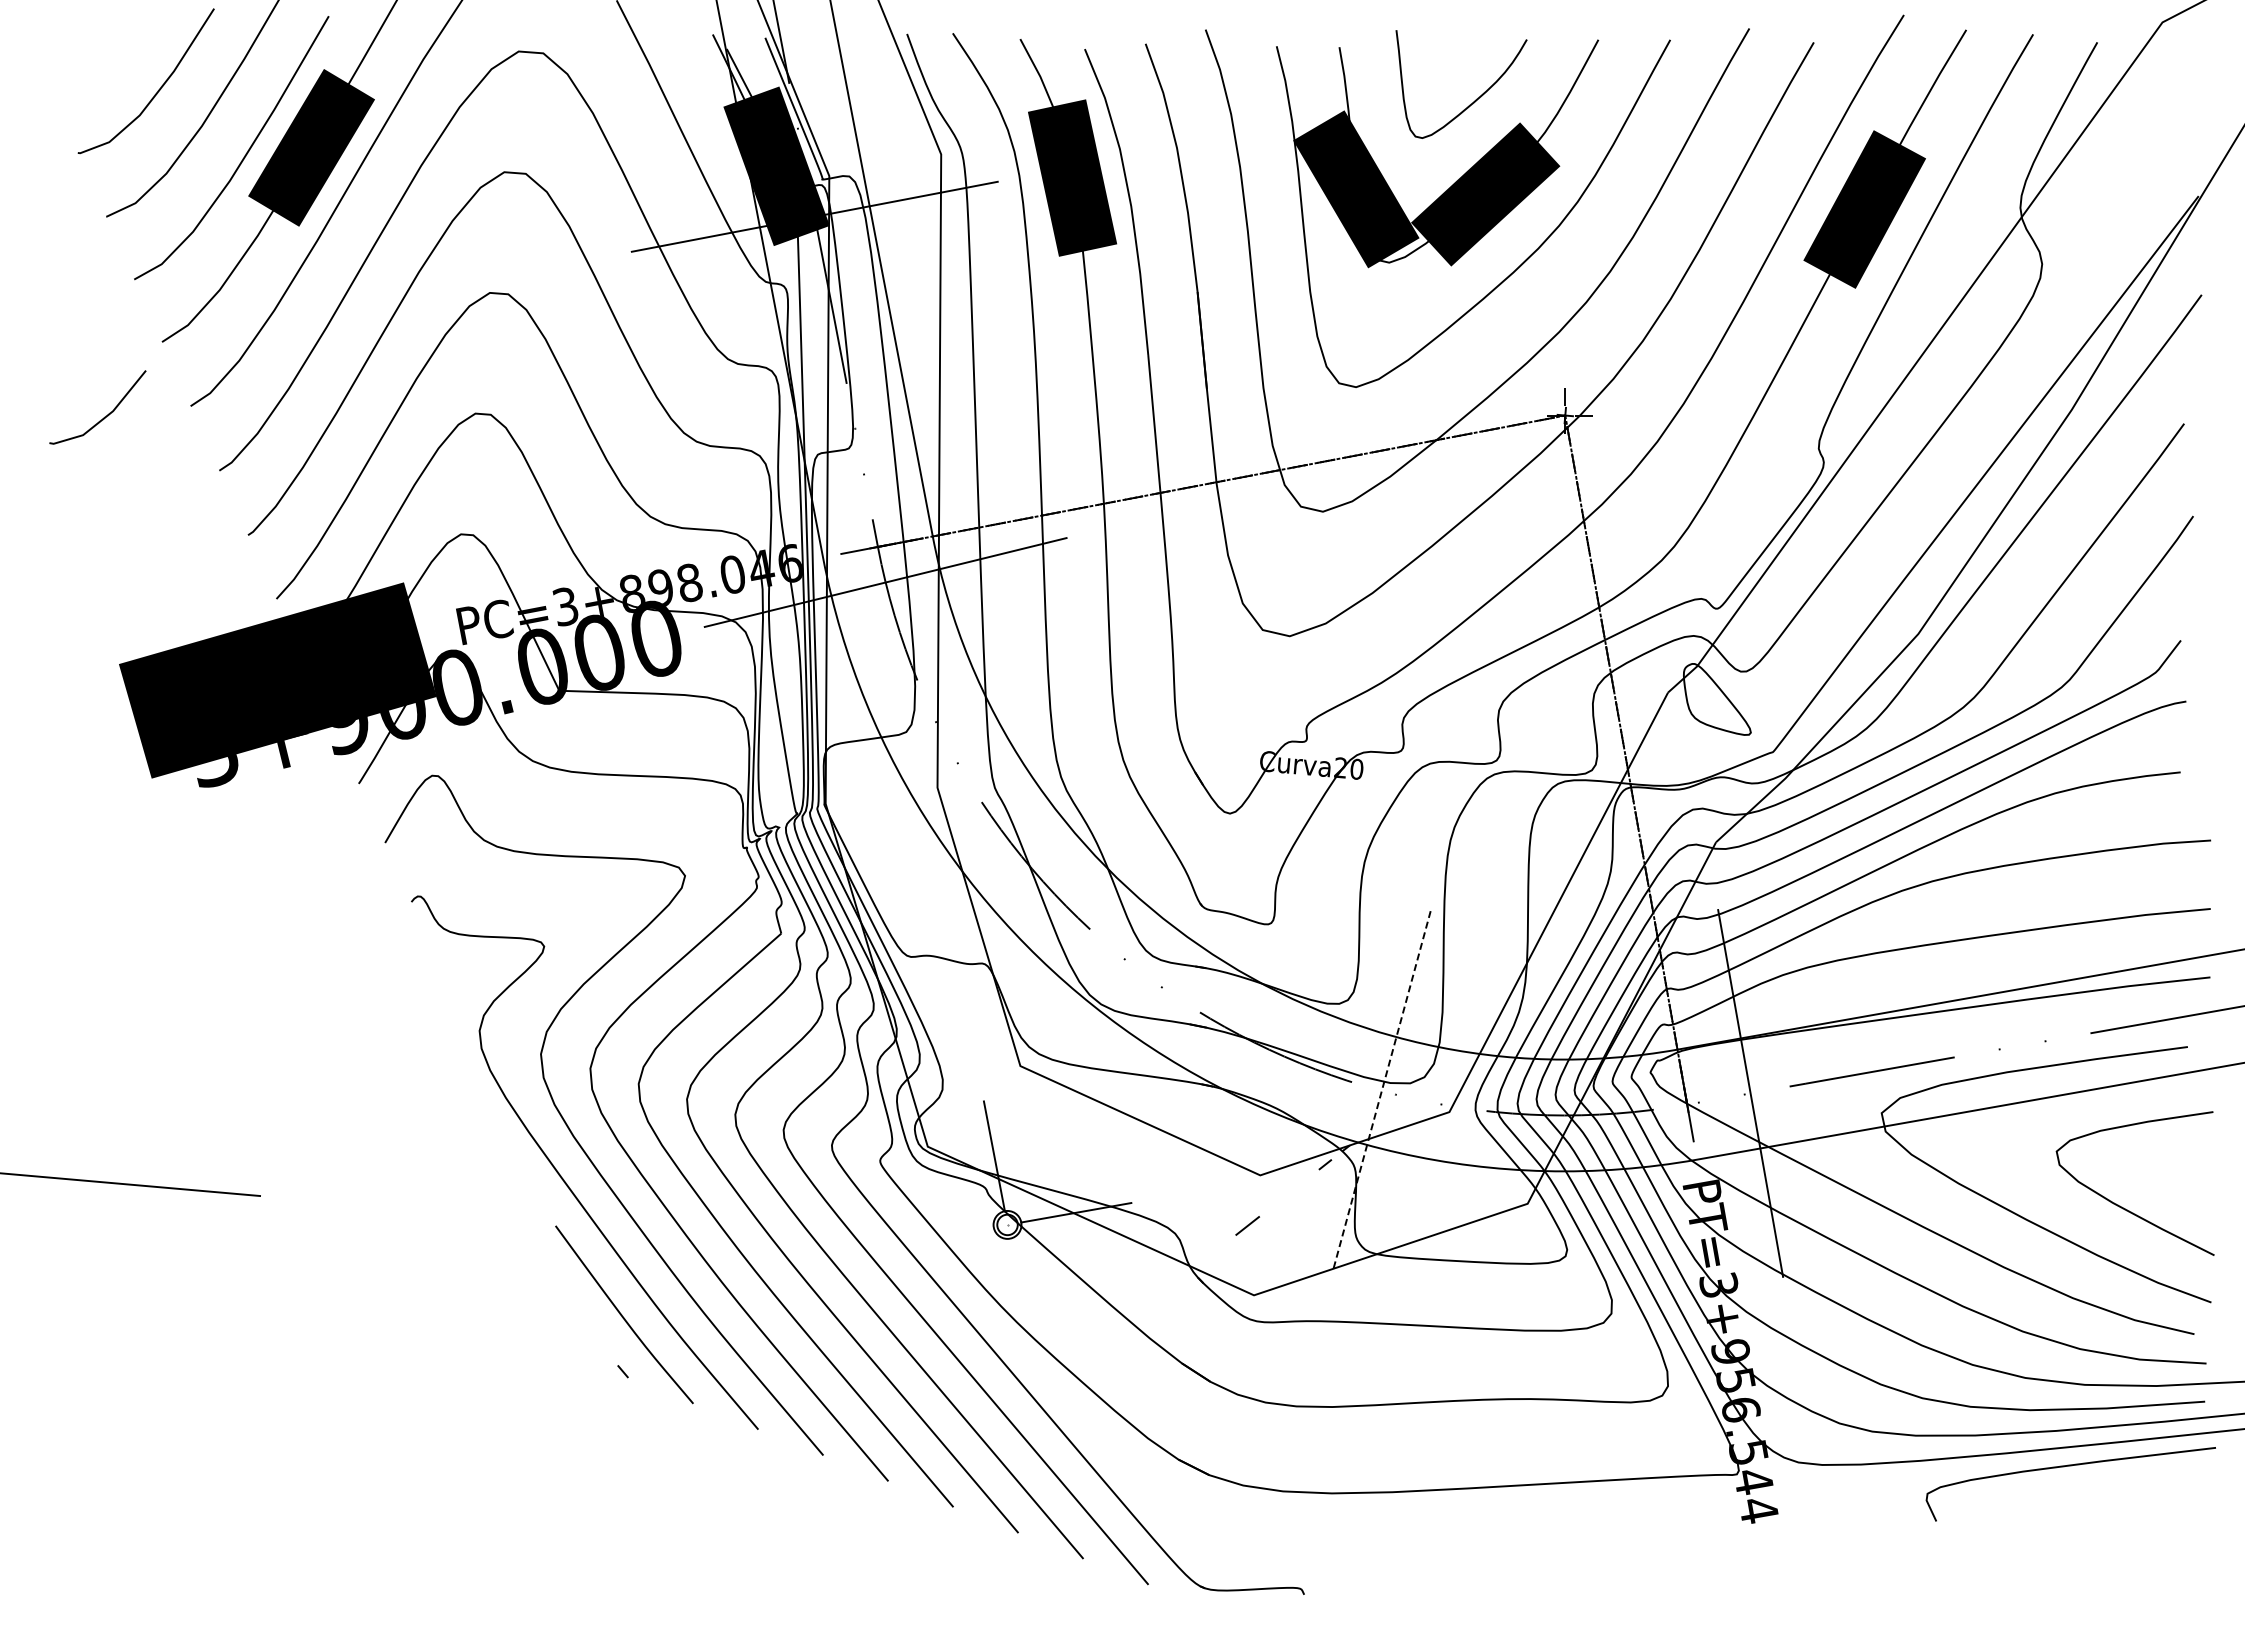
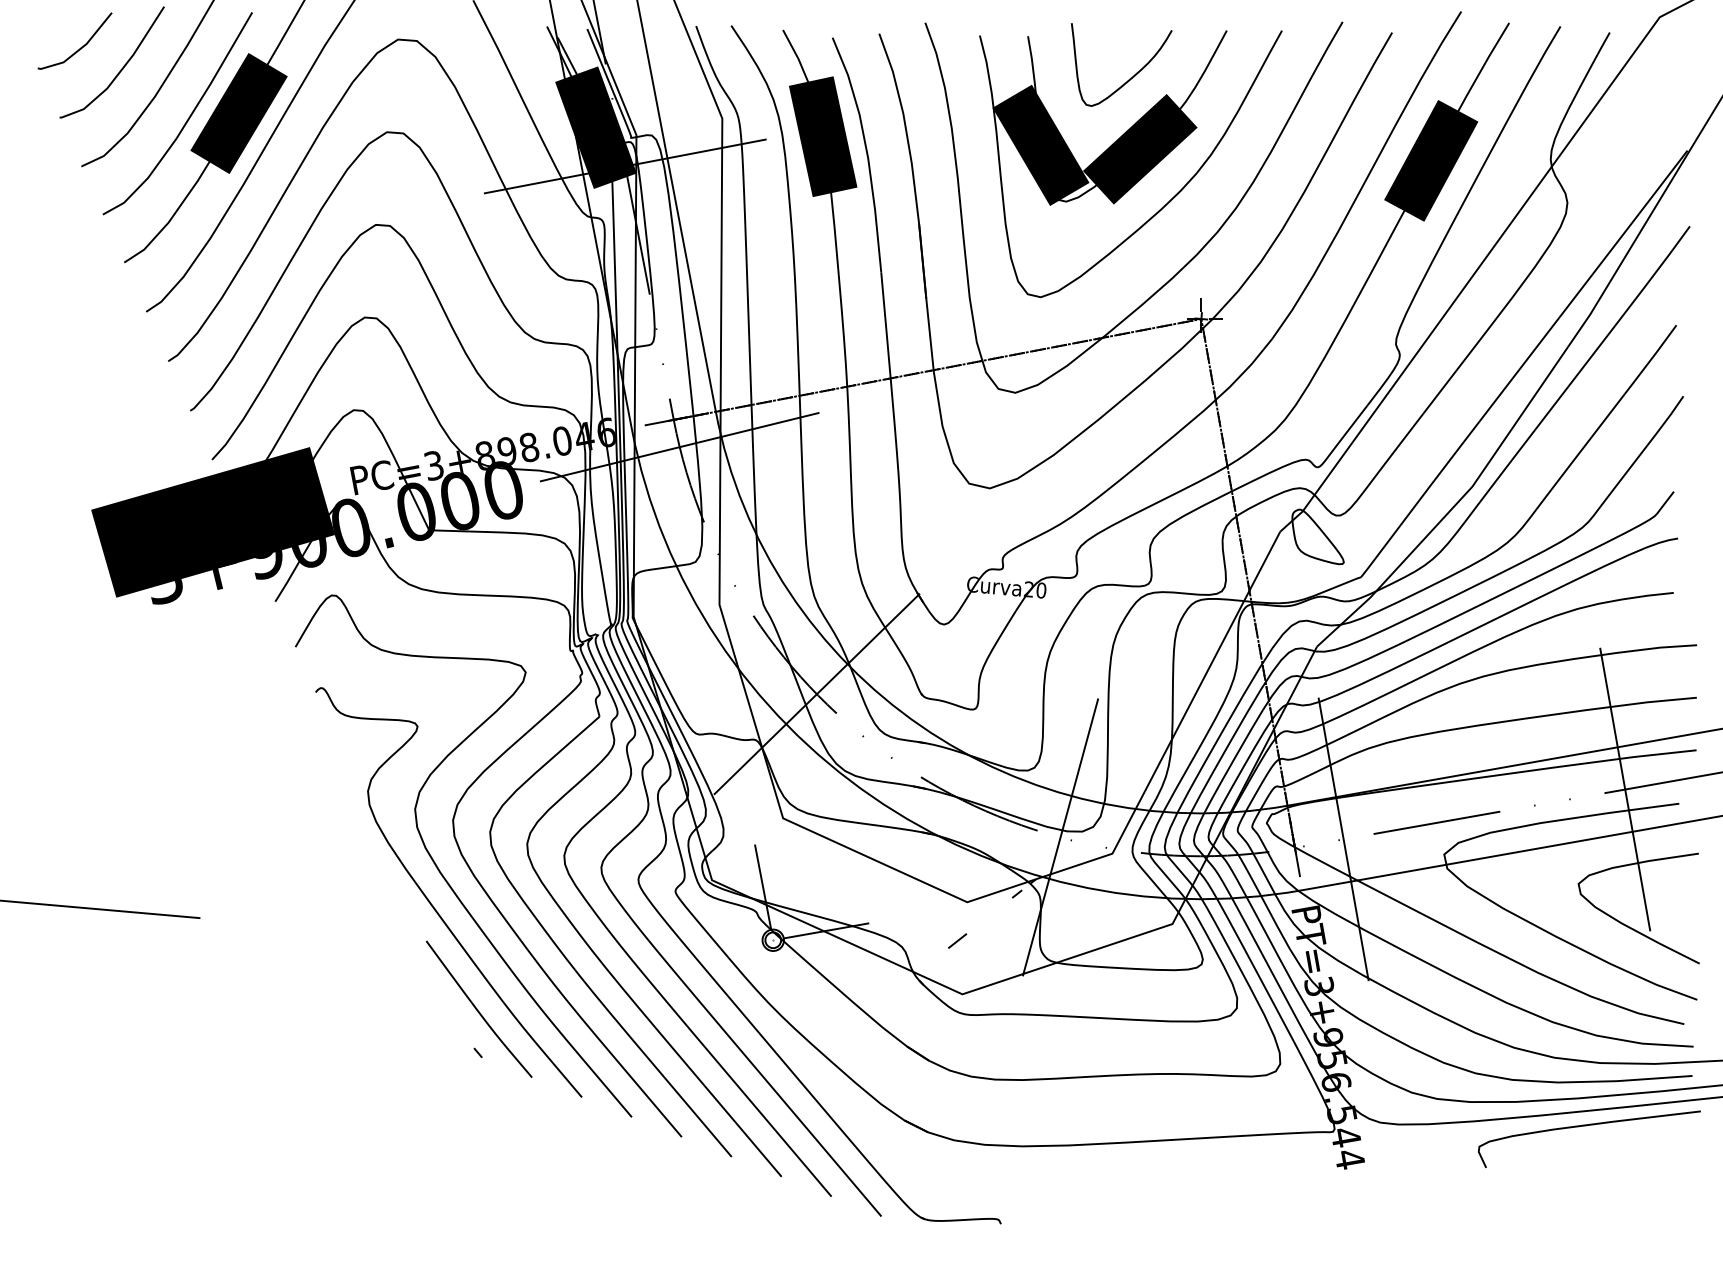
line: (104, 416) -> (80, 48), moved
line: (1064, 904) -> (816, 694), added
line: (2117, 1028) -> (1625, 789), added
line: (1381, 1091) -> (1060, 837), dashed -> solid

